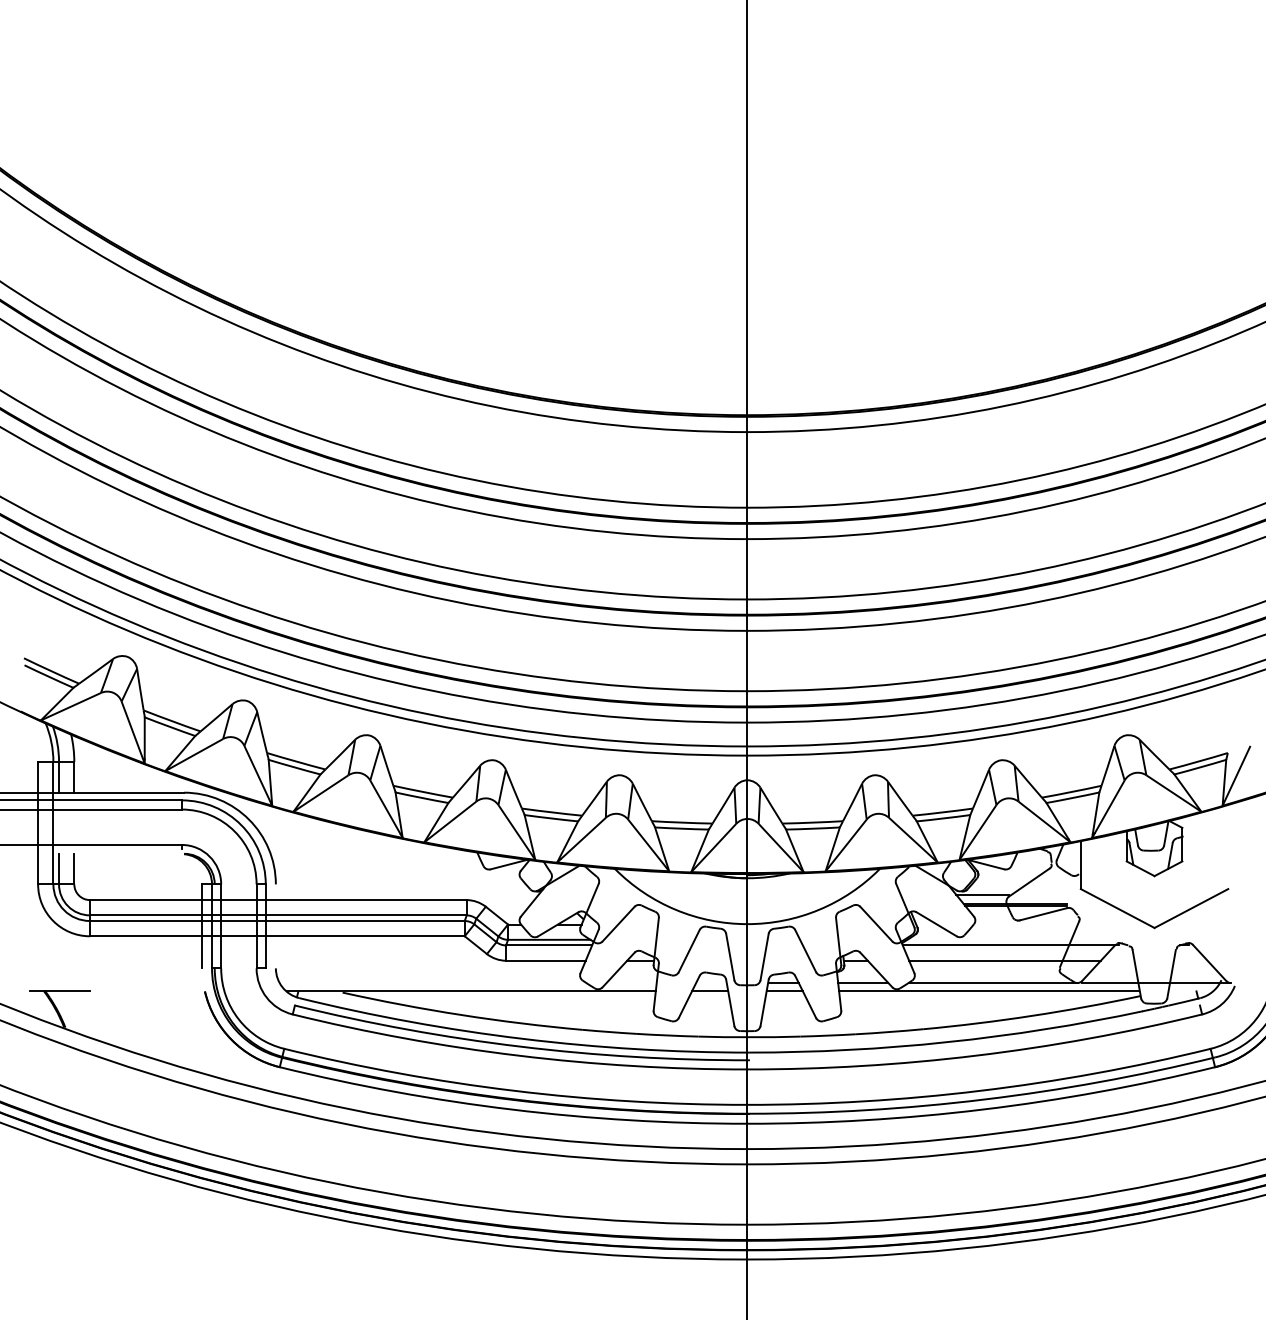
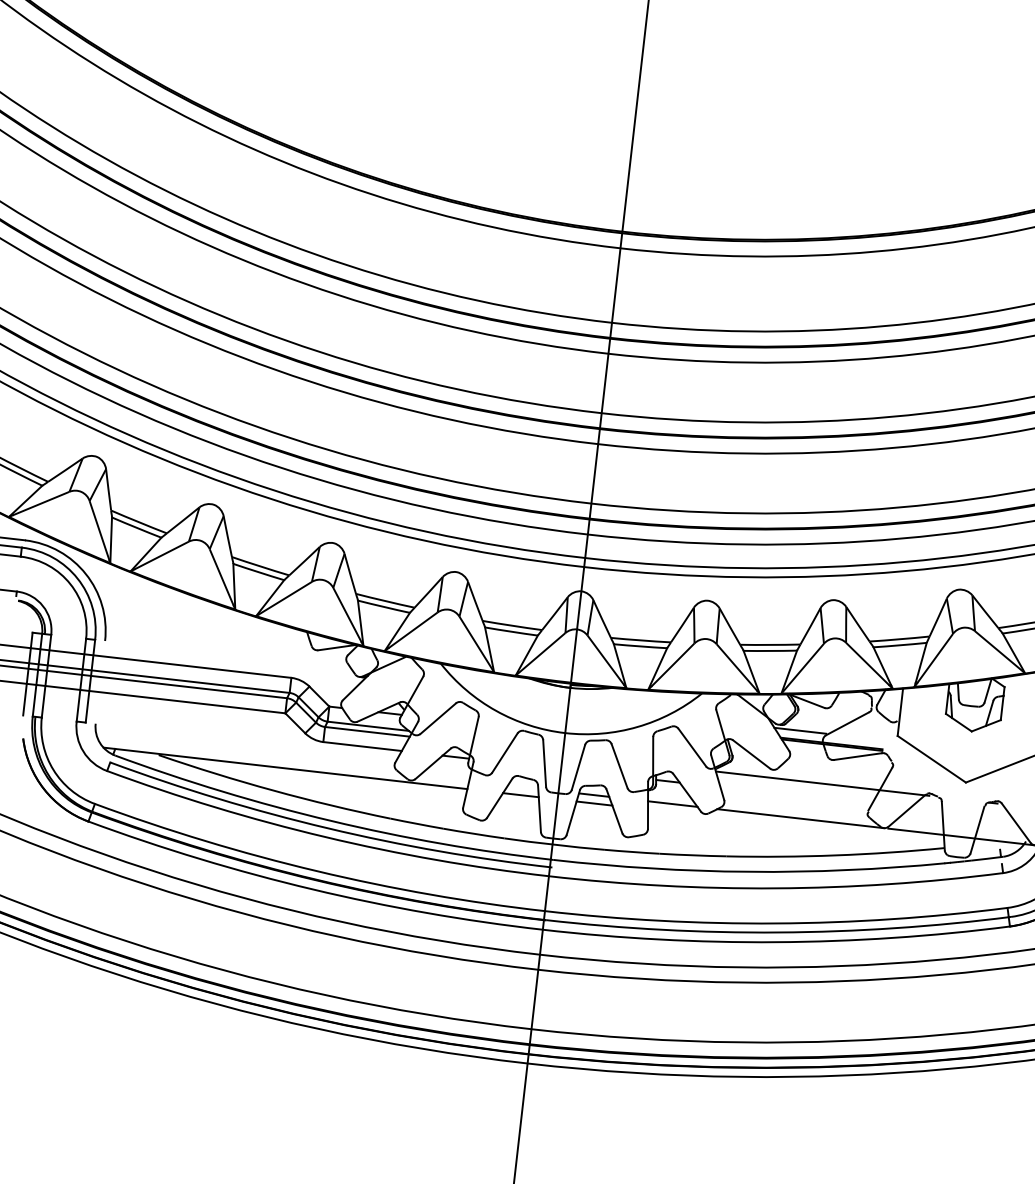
line: (1004, 960) -> (814, 797), removed
line: (989, 991) -> (796, 826), removed

